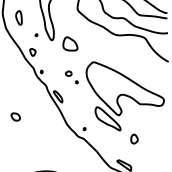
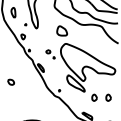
part: (70, 43) -> (62, 30), moved
part: (154, 138) -> (108, 97), added

